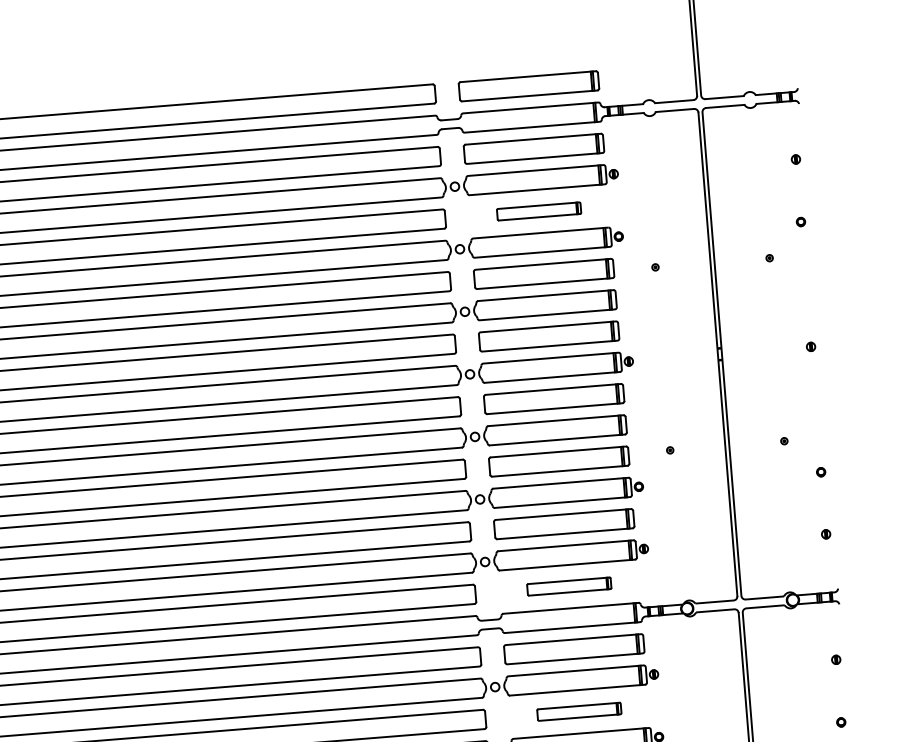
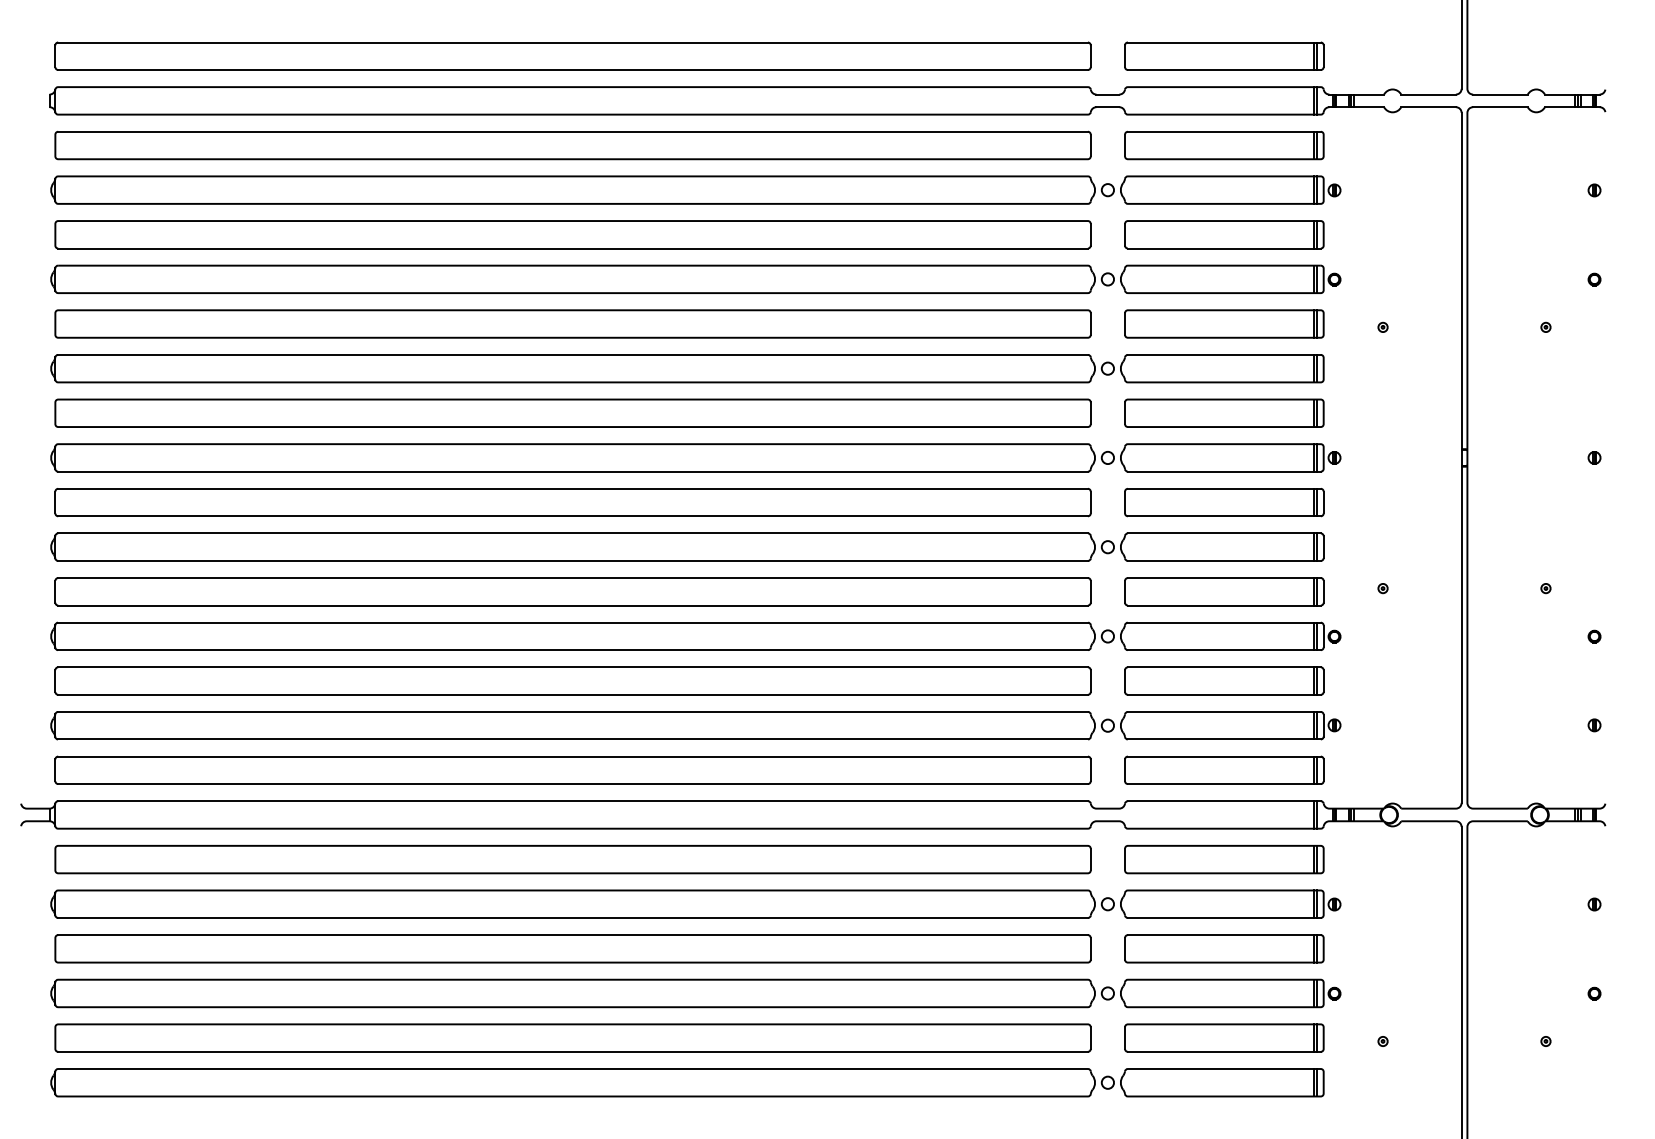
part: (539, 211) -> (1224, 234), size x1.67
part: (569, 586) -> (1224, 769), size x1.67
part: (579, 711) -> (1224, 948), size x1.67

